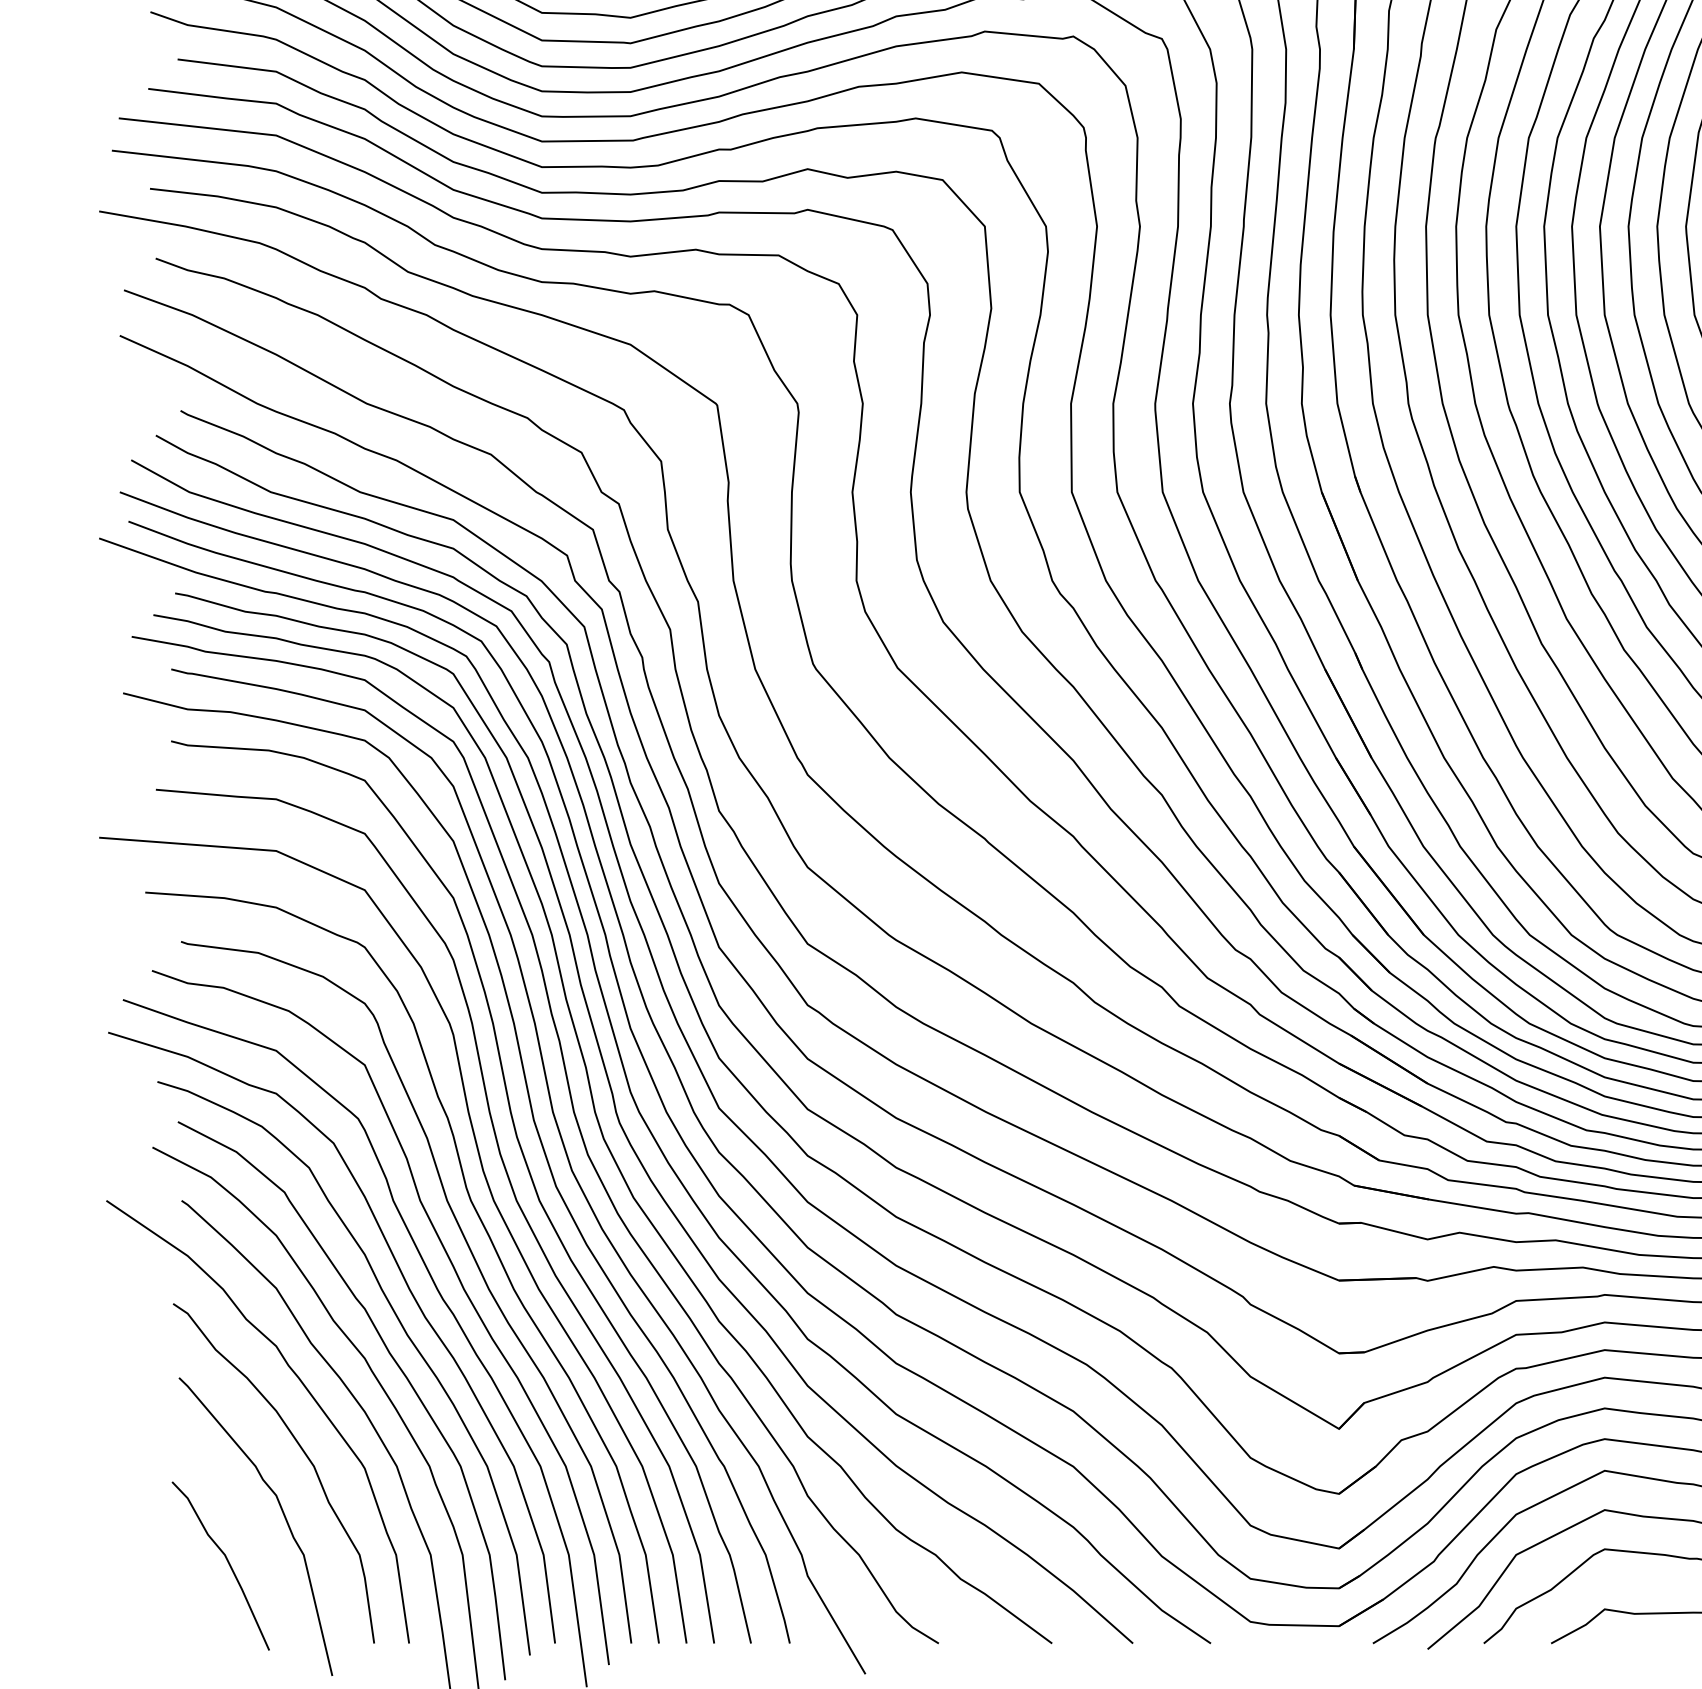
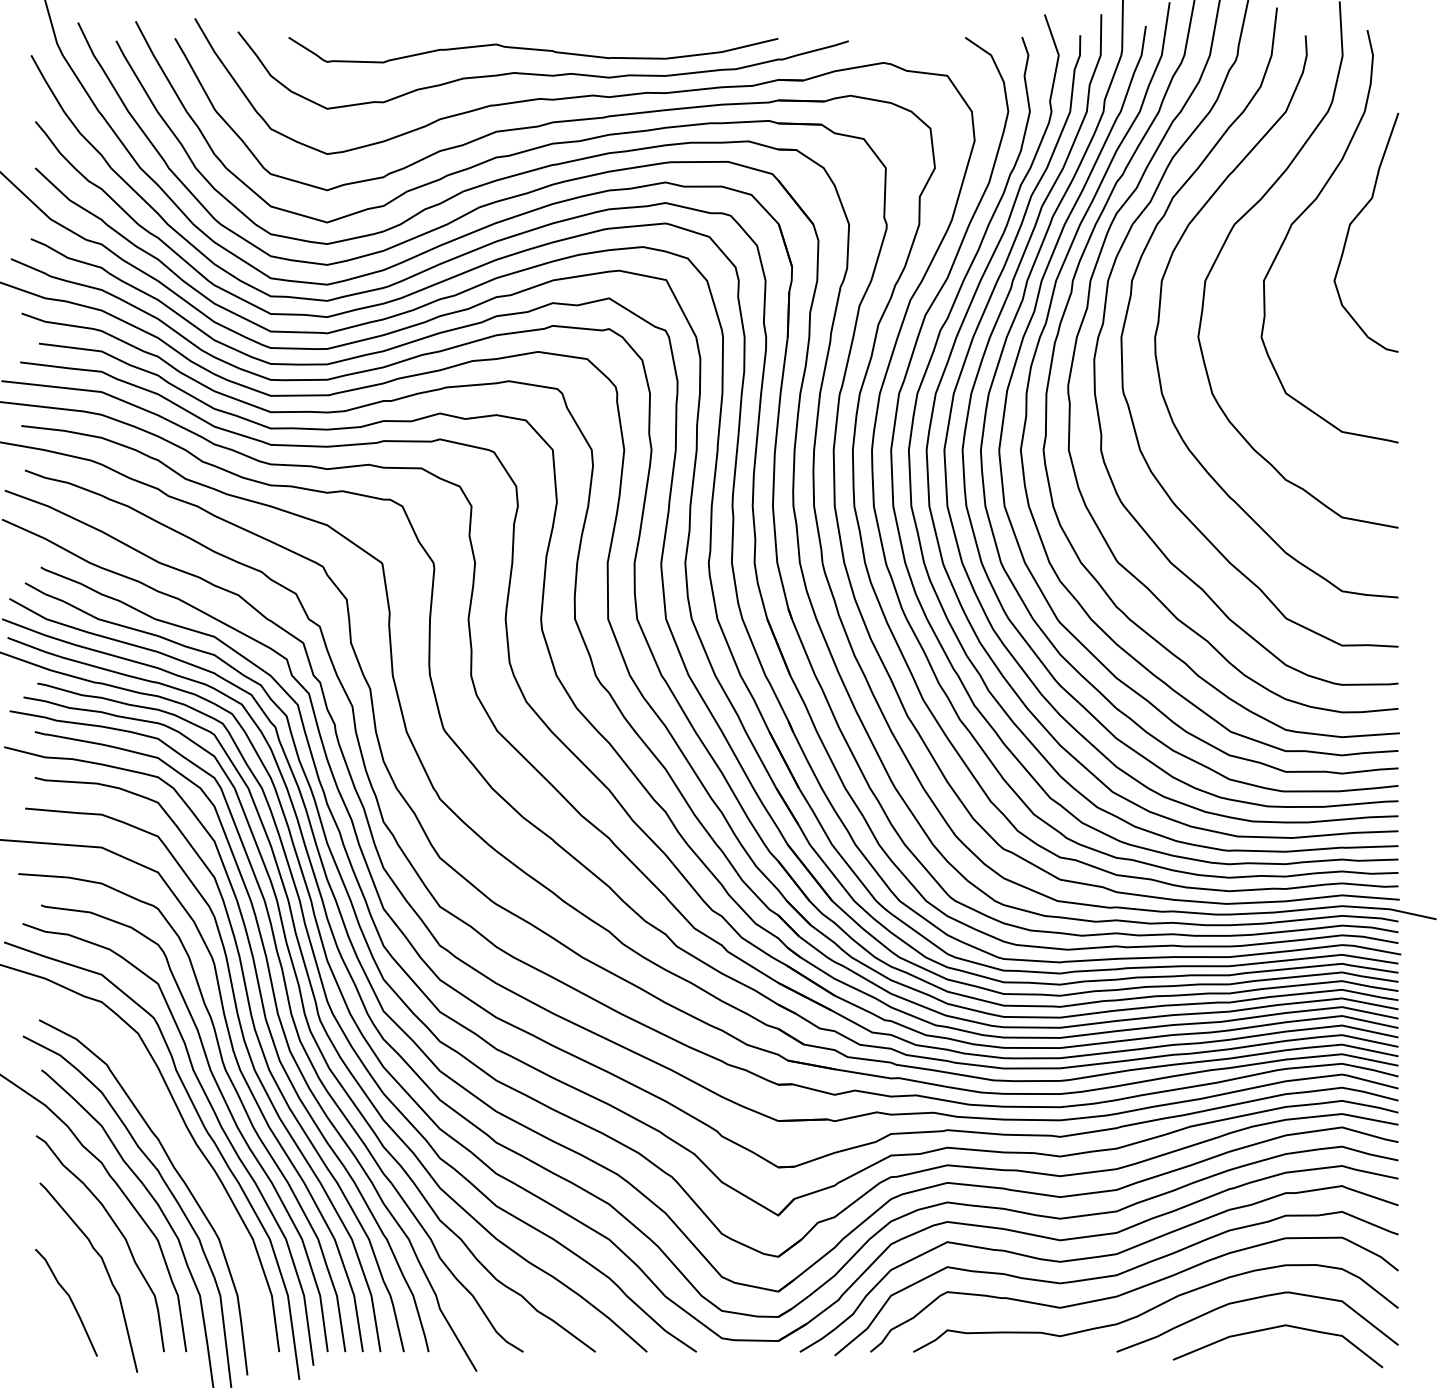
curve: (403, 1331) -> (182, 1153), removed

